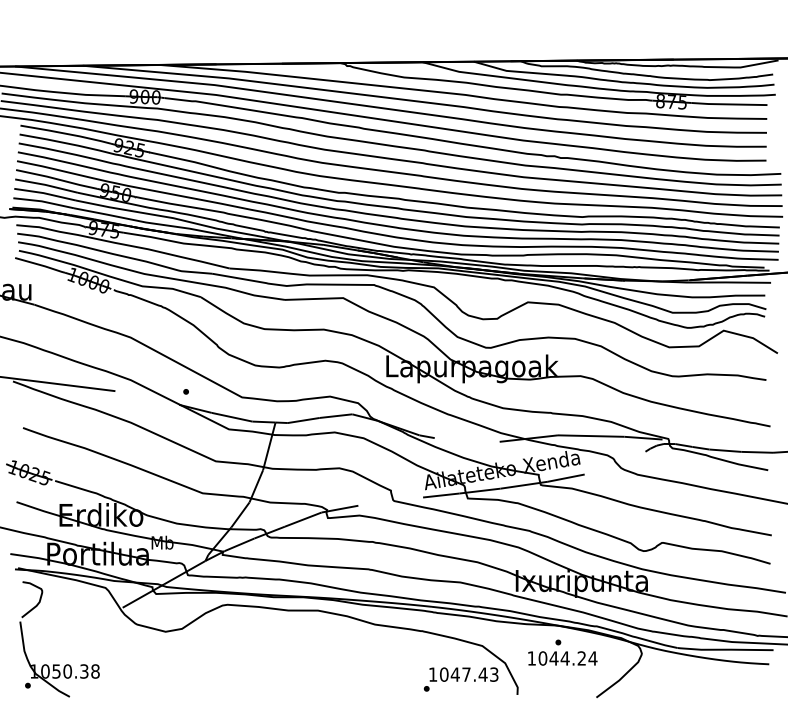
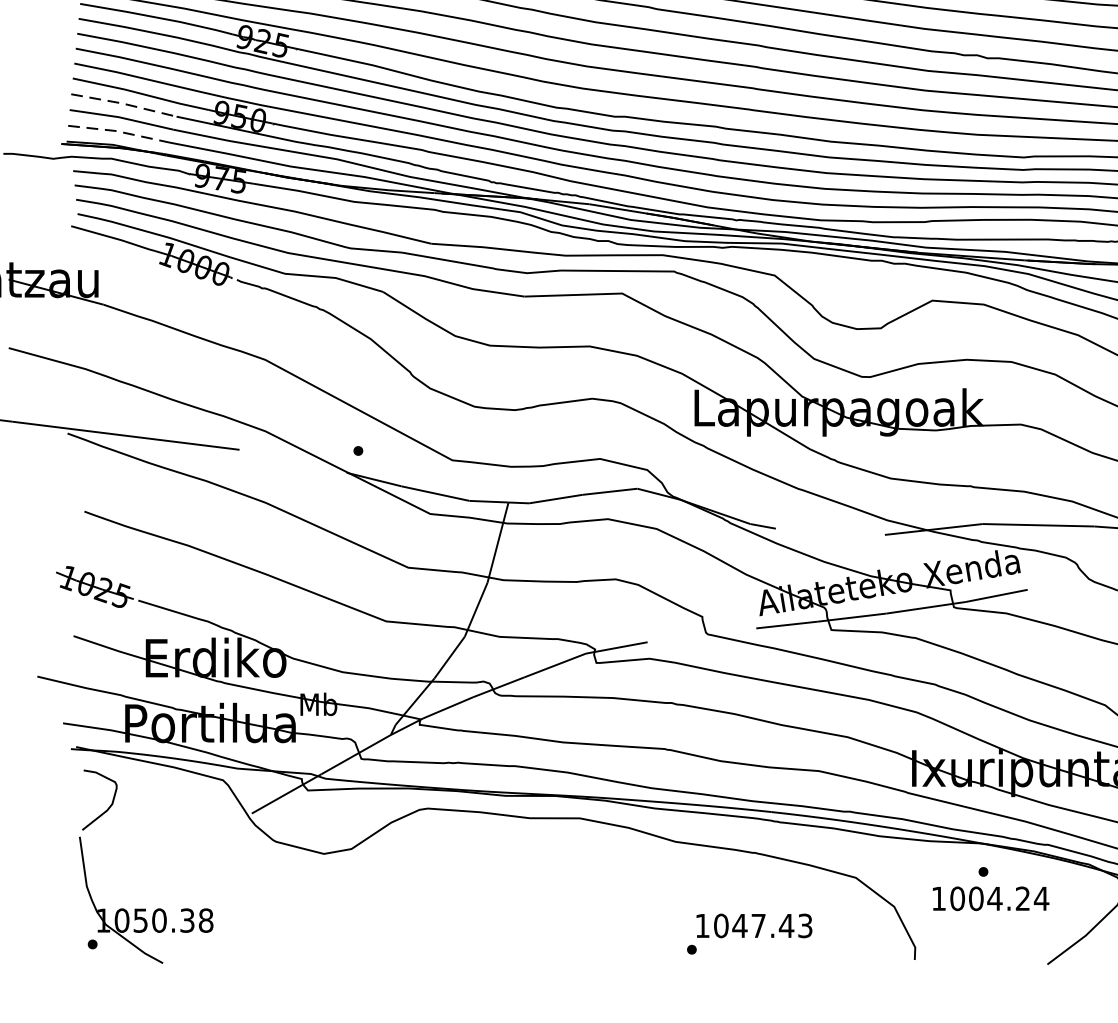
line: (46, 185) -> (123, 104), solid -> dashed
line: (43, 201) -> (118, 131), solid -> dashed
text: (553, 658) -> (975, 898), 1044.24 -> 1004.24
text: (460, 679) -> (748, 934), moved

